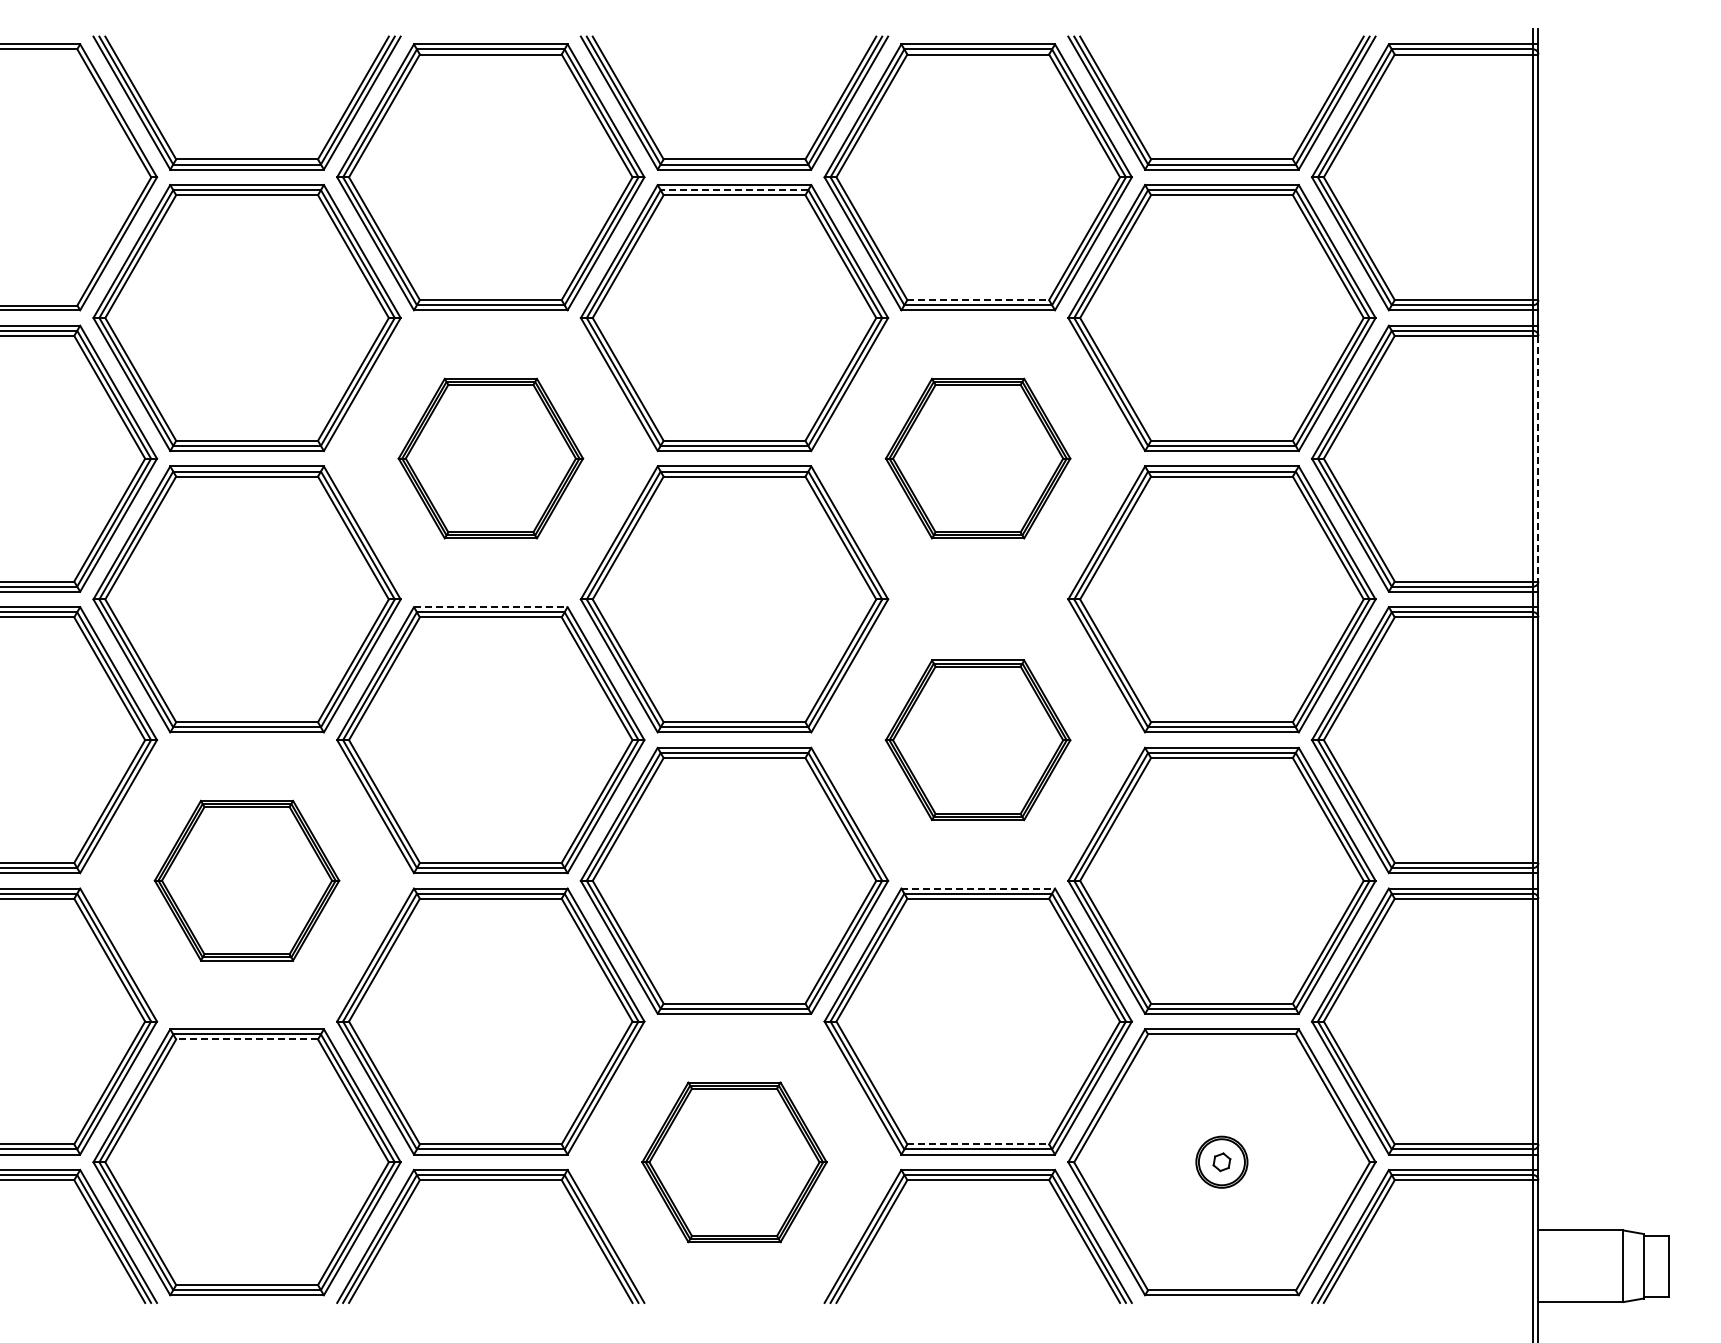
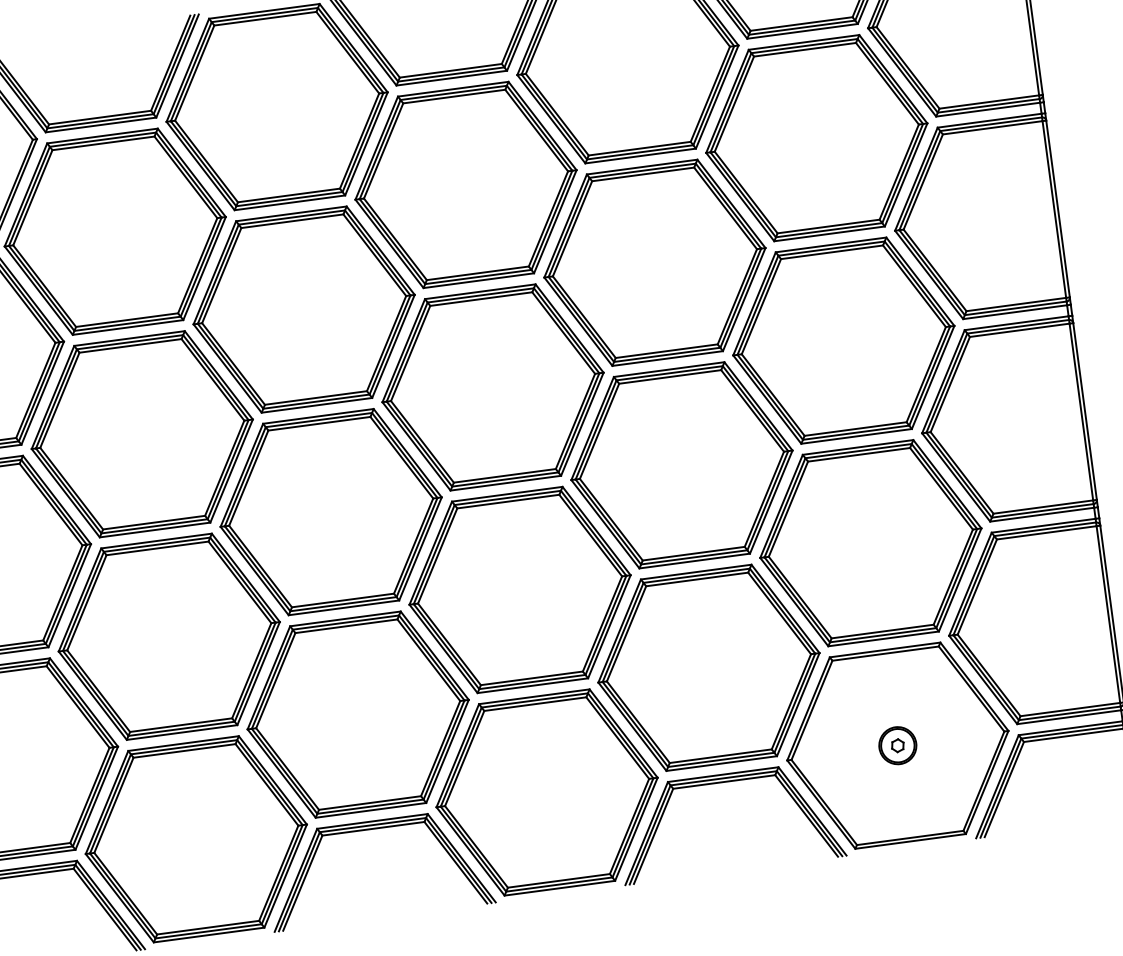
line: (734, 190) -> (453, 93), dashed -> solid
line: (978, 300) -> (639, 148), dashed -> solid
part: (490, 458) -> (303, 309), size x1.67
part: (977, 458) -> (654, 262), size x1.67
line: (1538, 458) -> (1058, 208), dashed -> solid
line: (490, 607) -> (318, 416), dashed -> solid
part: (977, 740) -> (681, 465), size x1.67
part: (246, 880) -> (168, 636), size x1.67
line: (978, 888) -> (696, 572), dashed -> solid
line: (247, 1039) -> (184, 750), dashed -> solid
line: (978, 1144) -> (720, 756), dashed -> solid
part: (734, 1162) -> (547, 792), size x1.67

